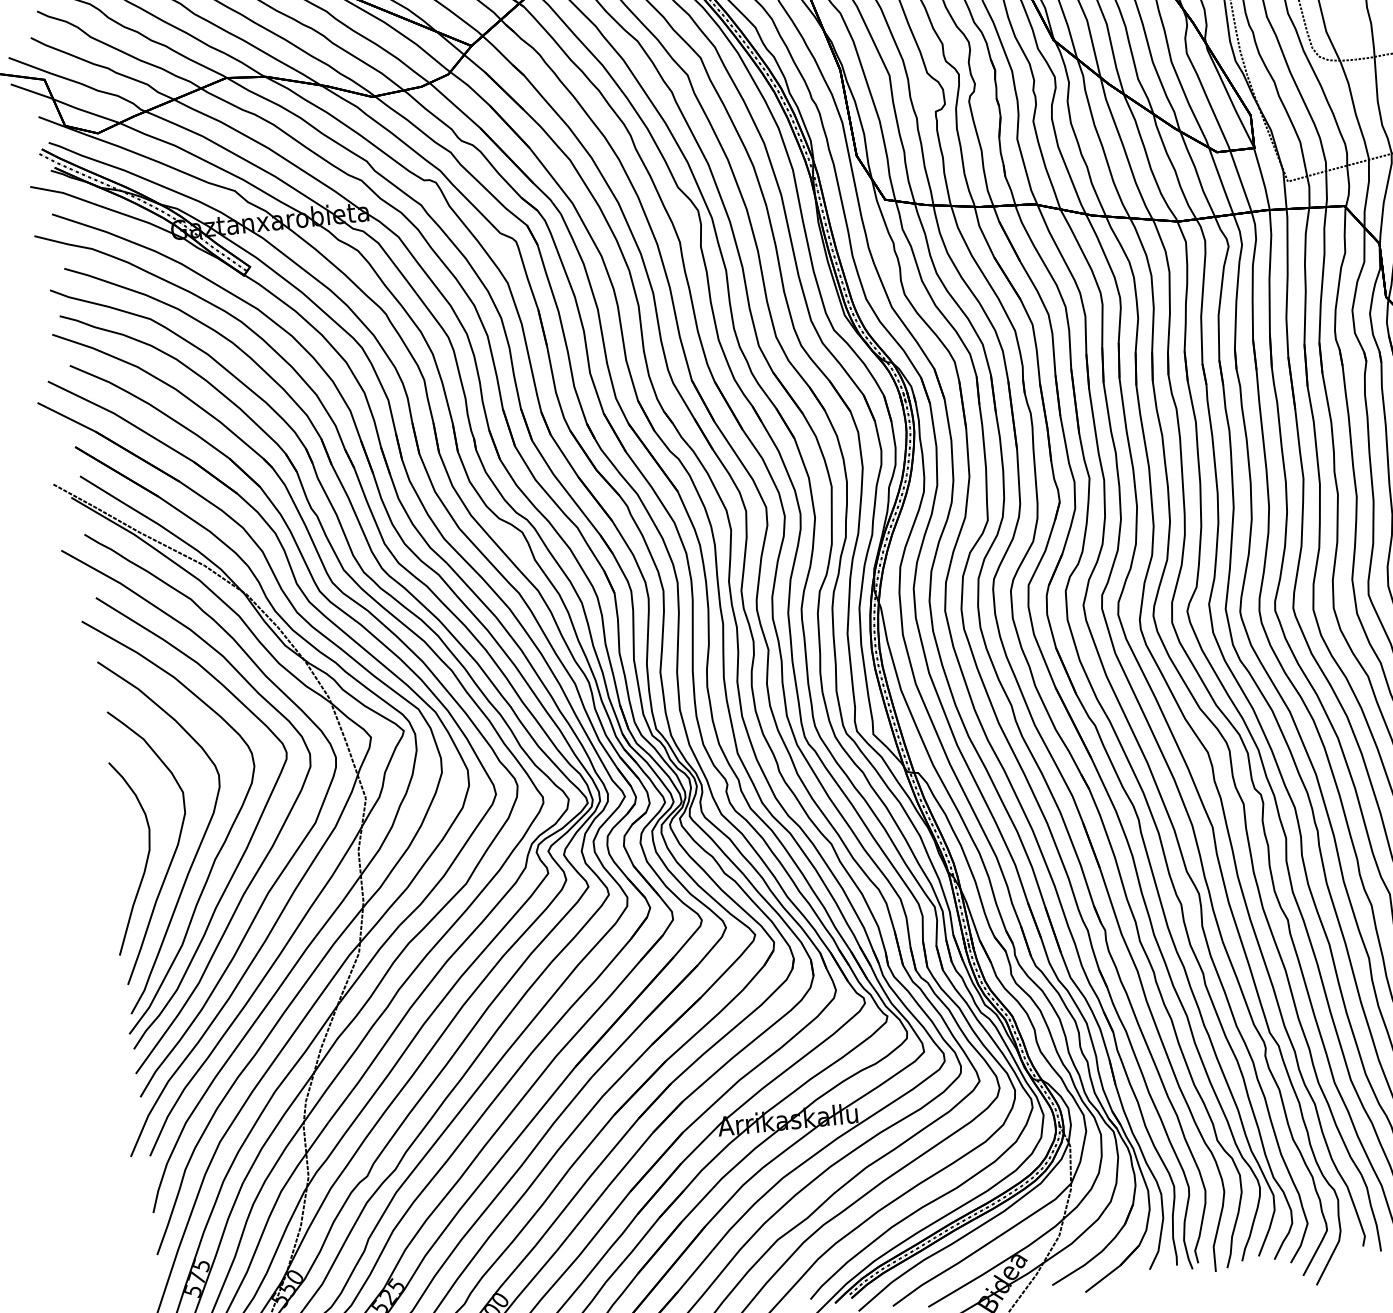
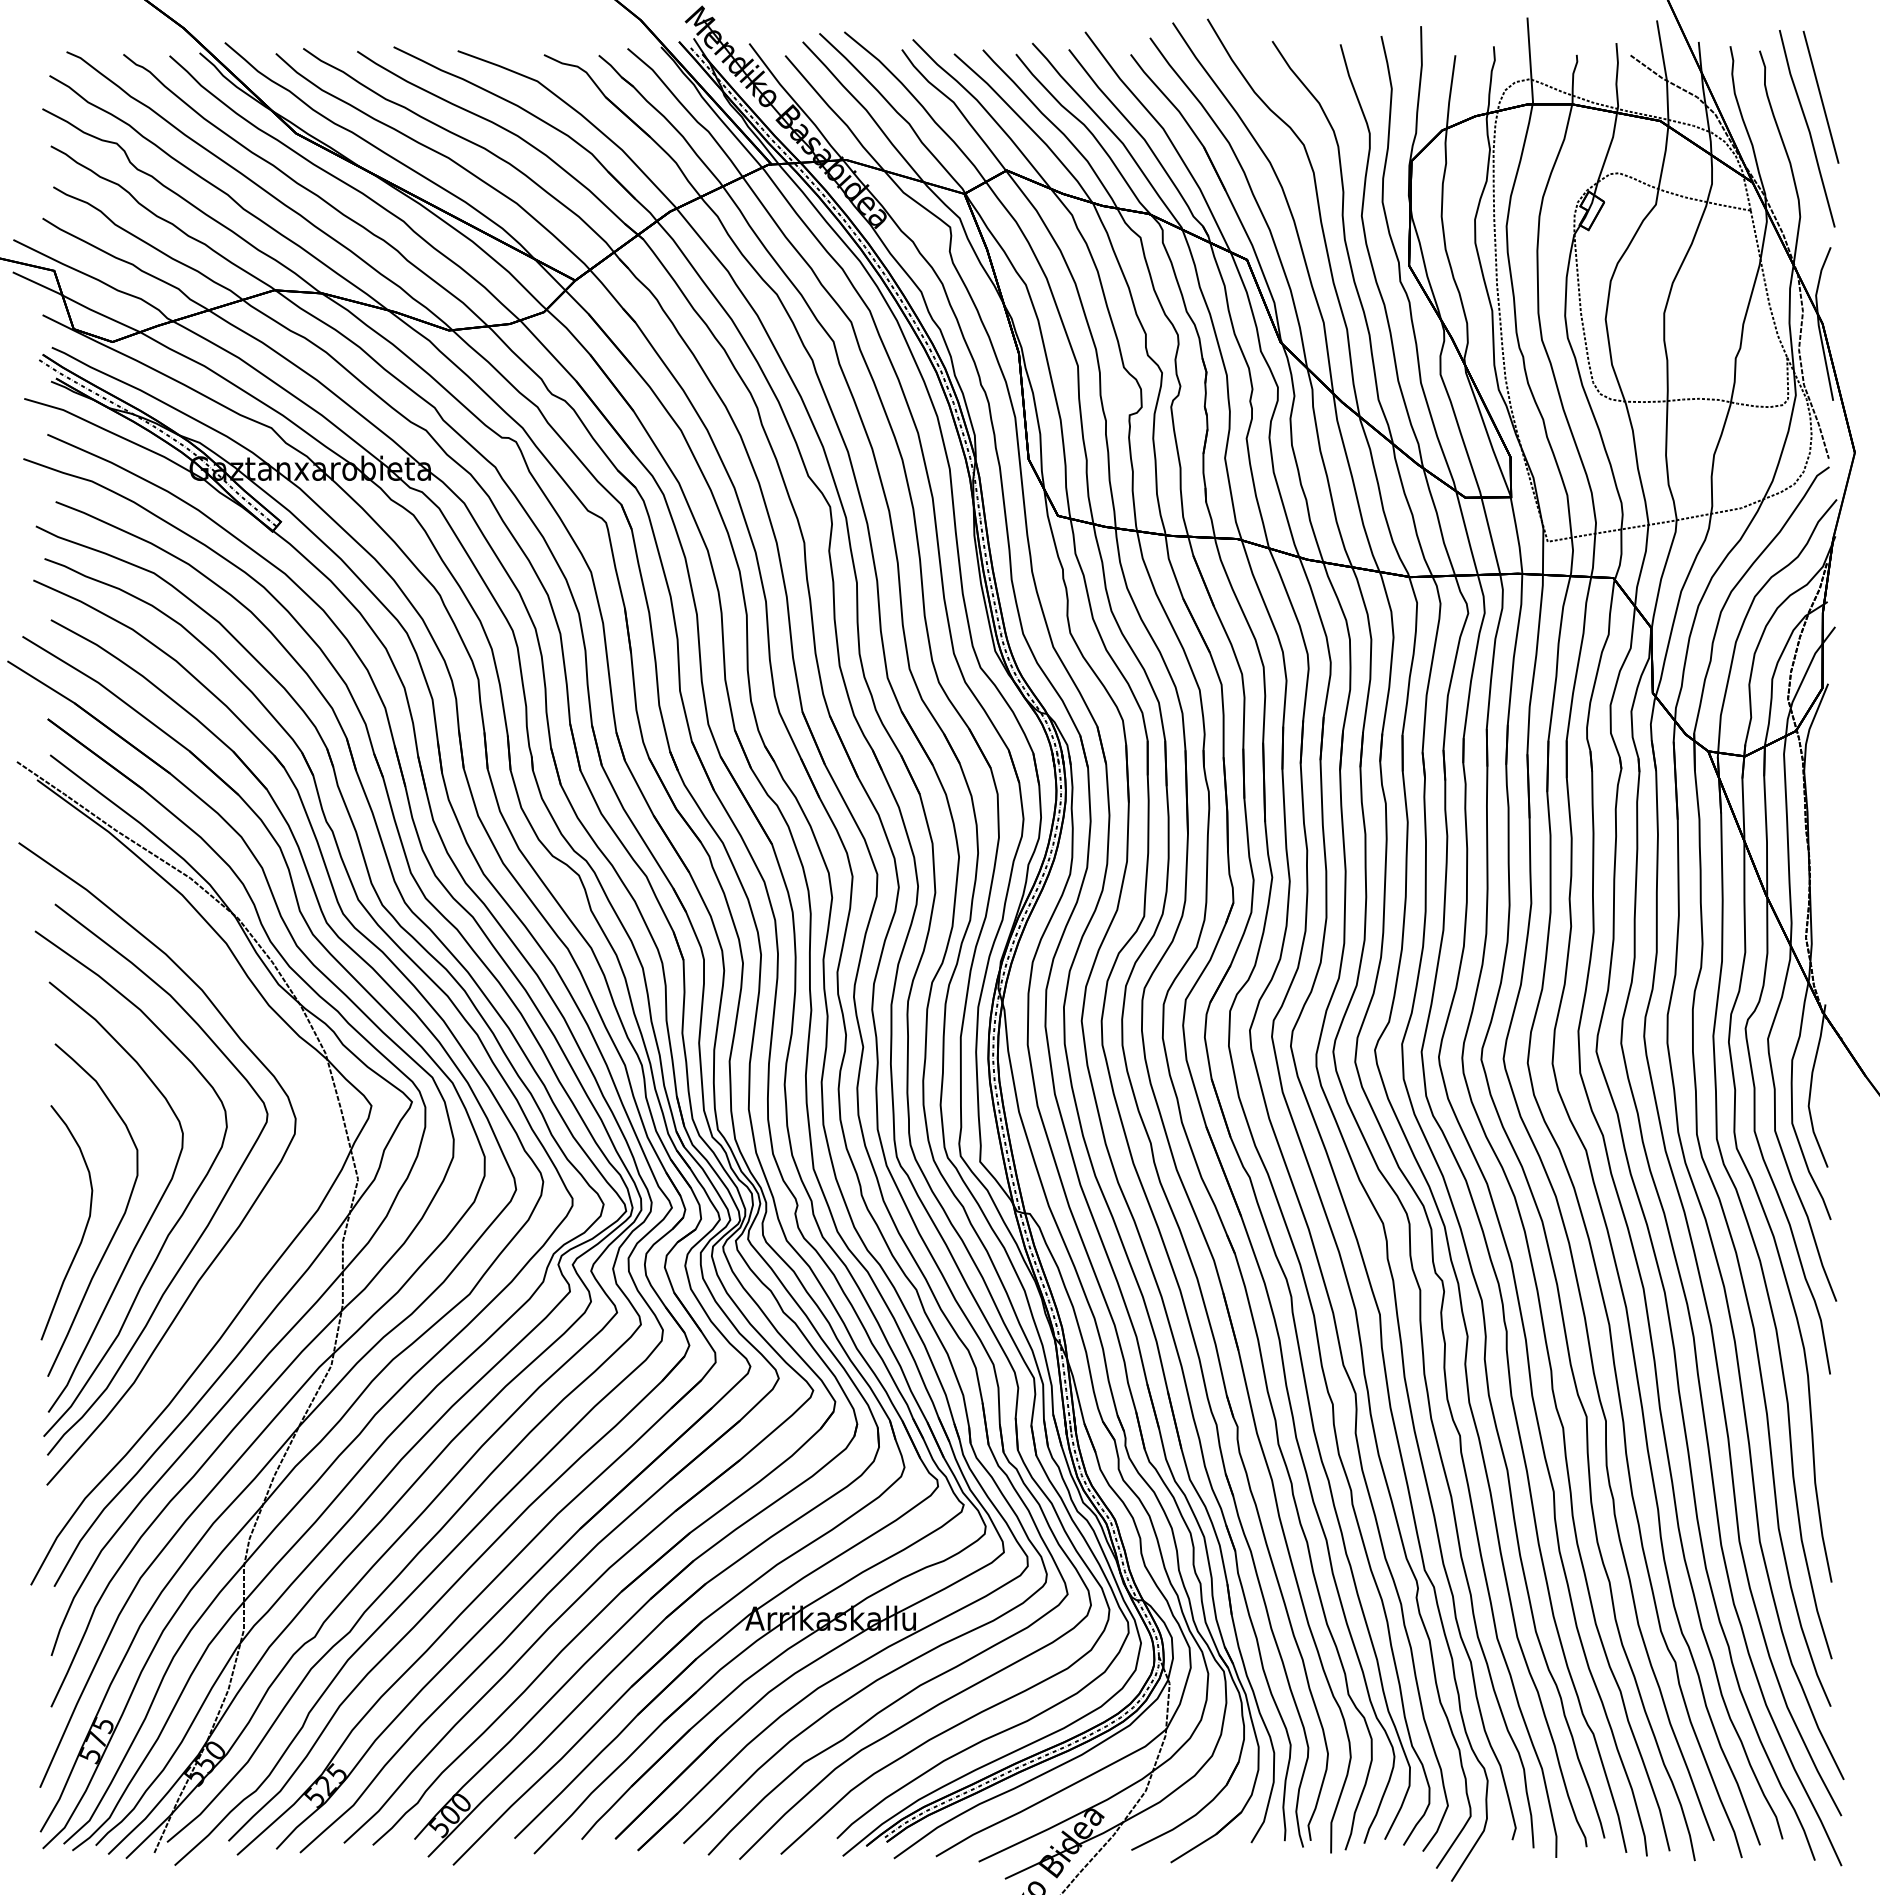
curve: (294, 851) -> (265, 1235), removed

